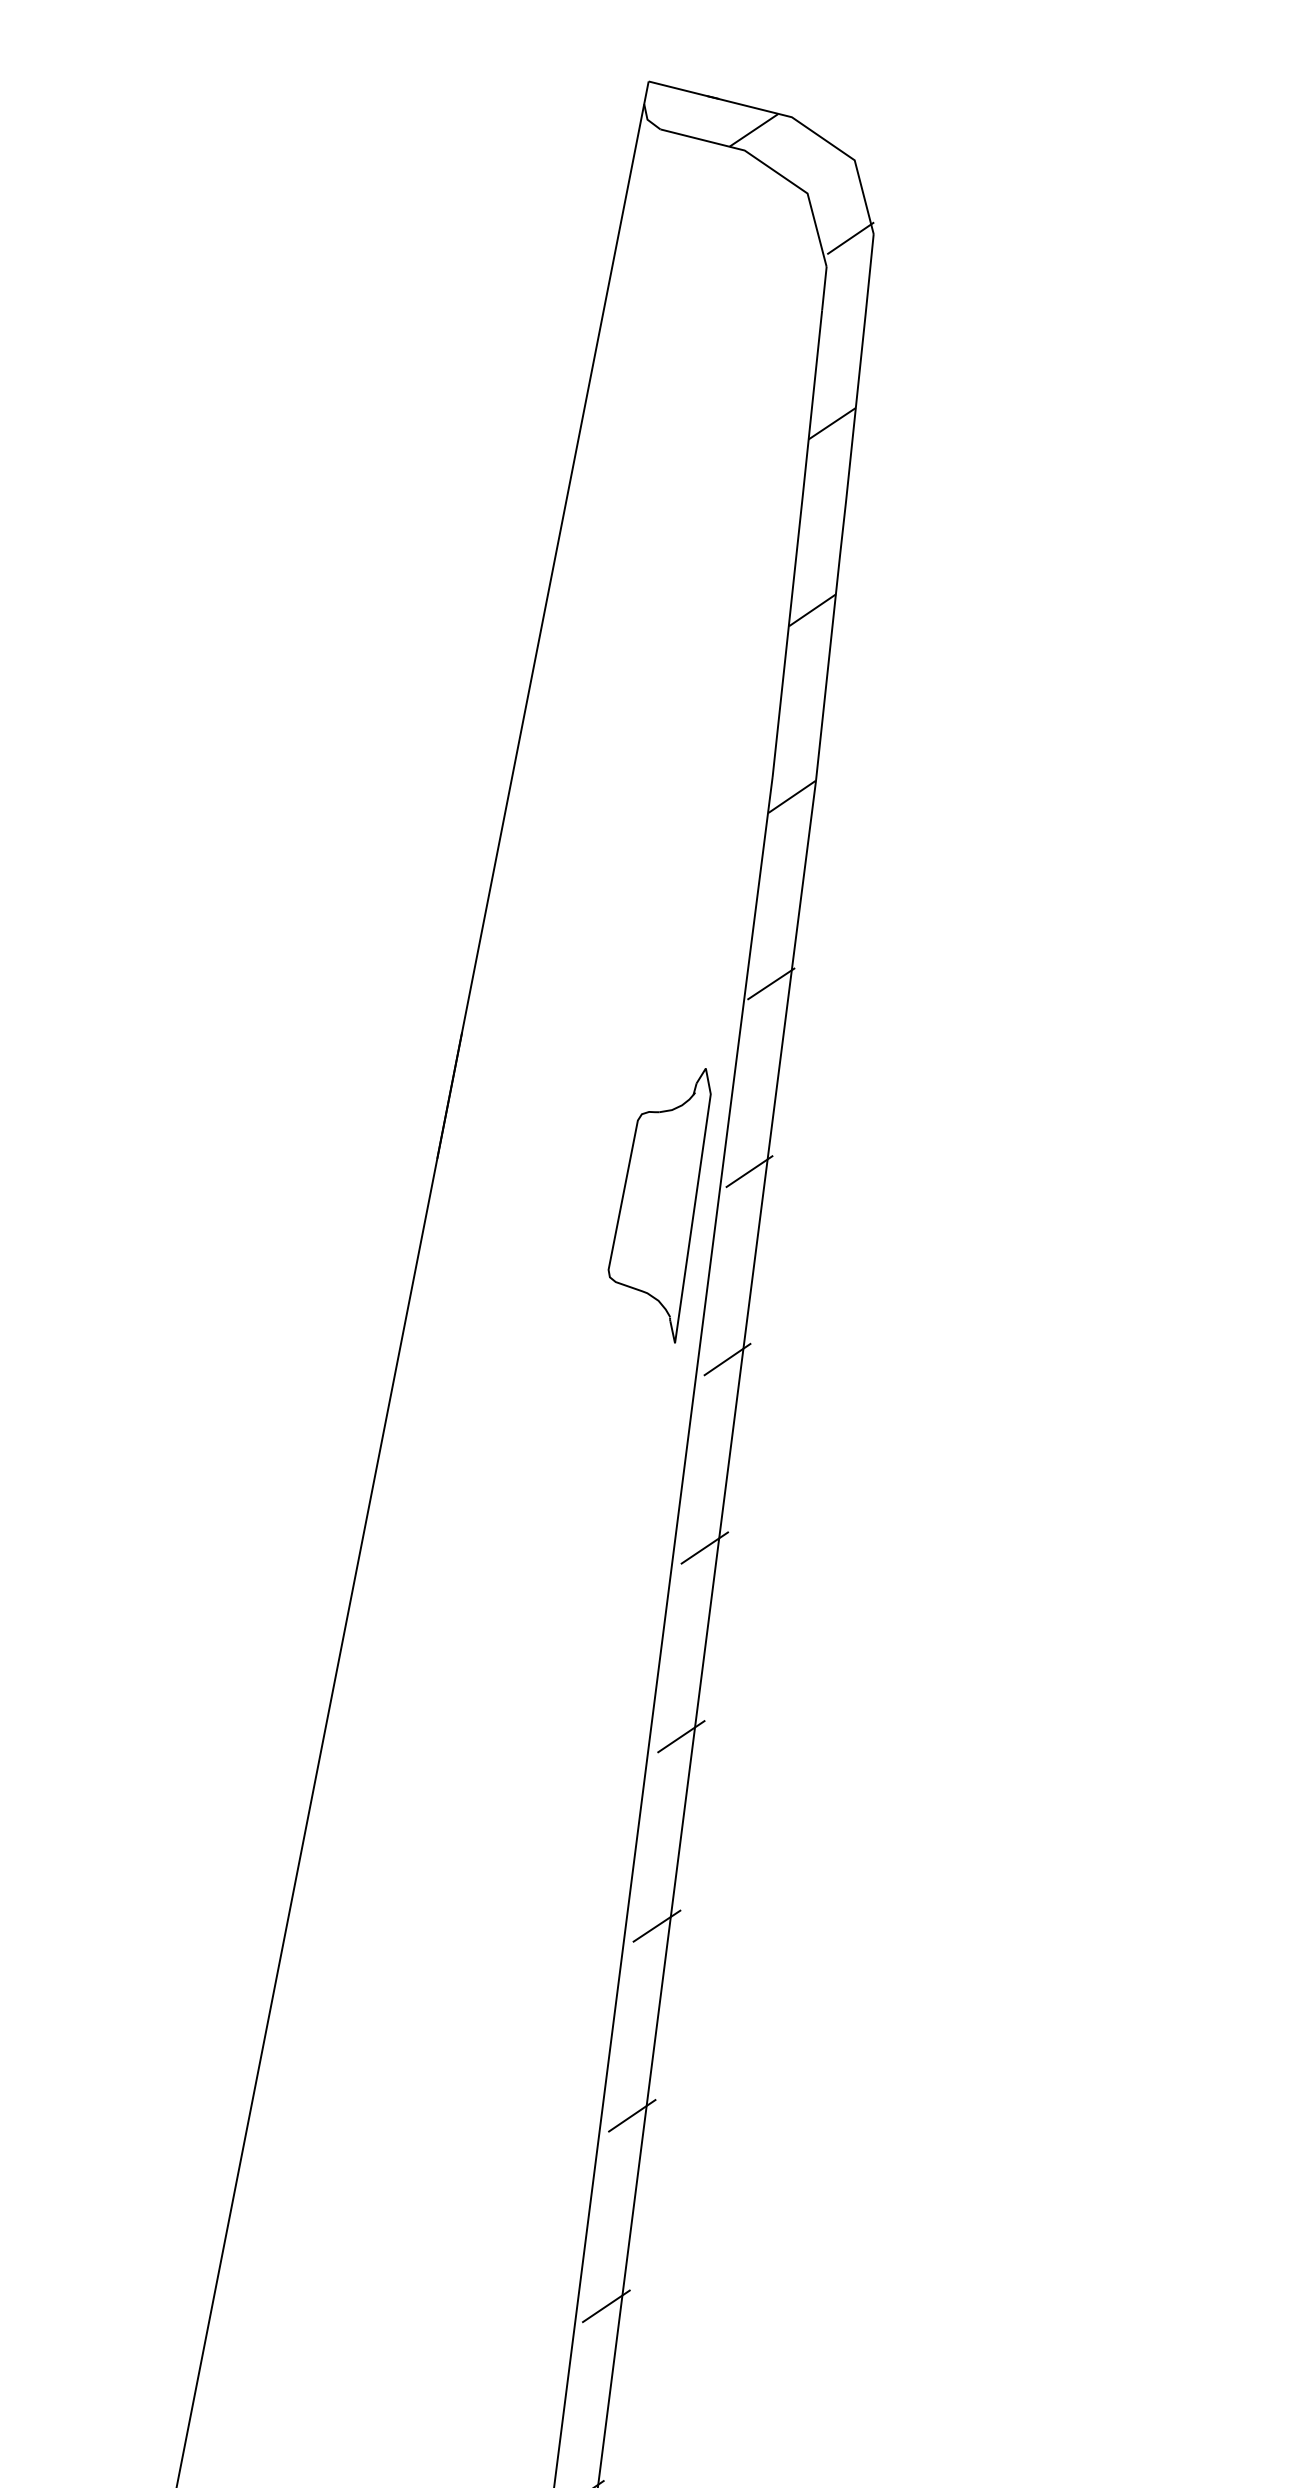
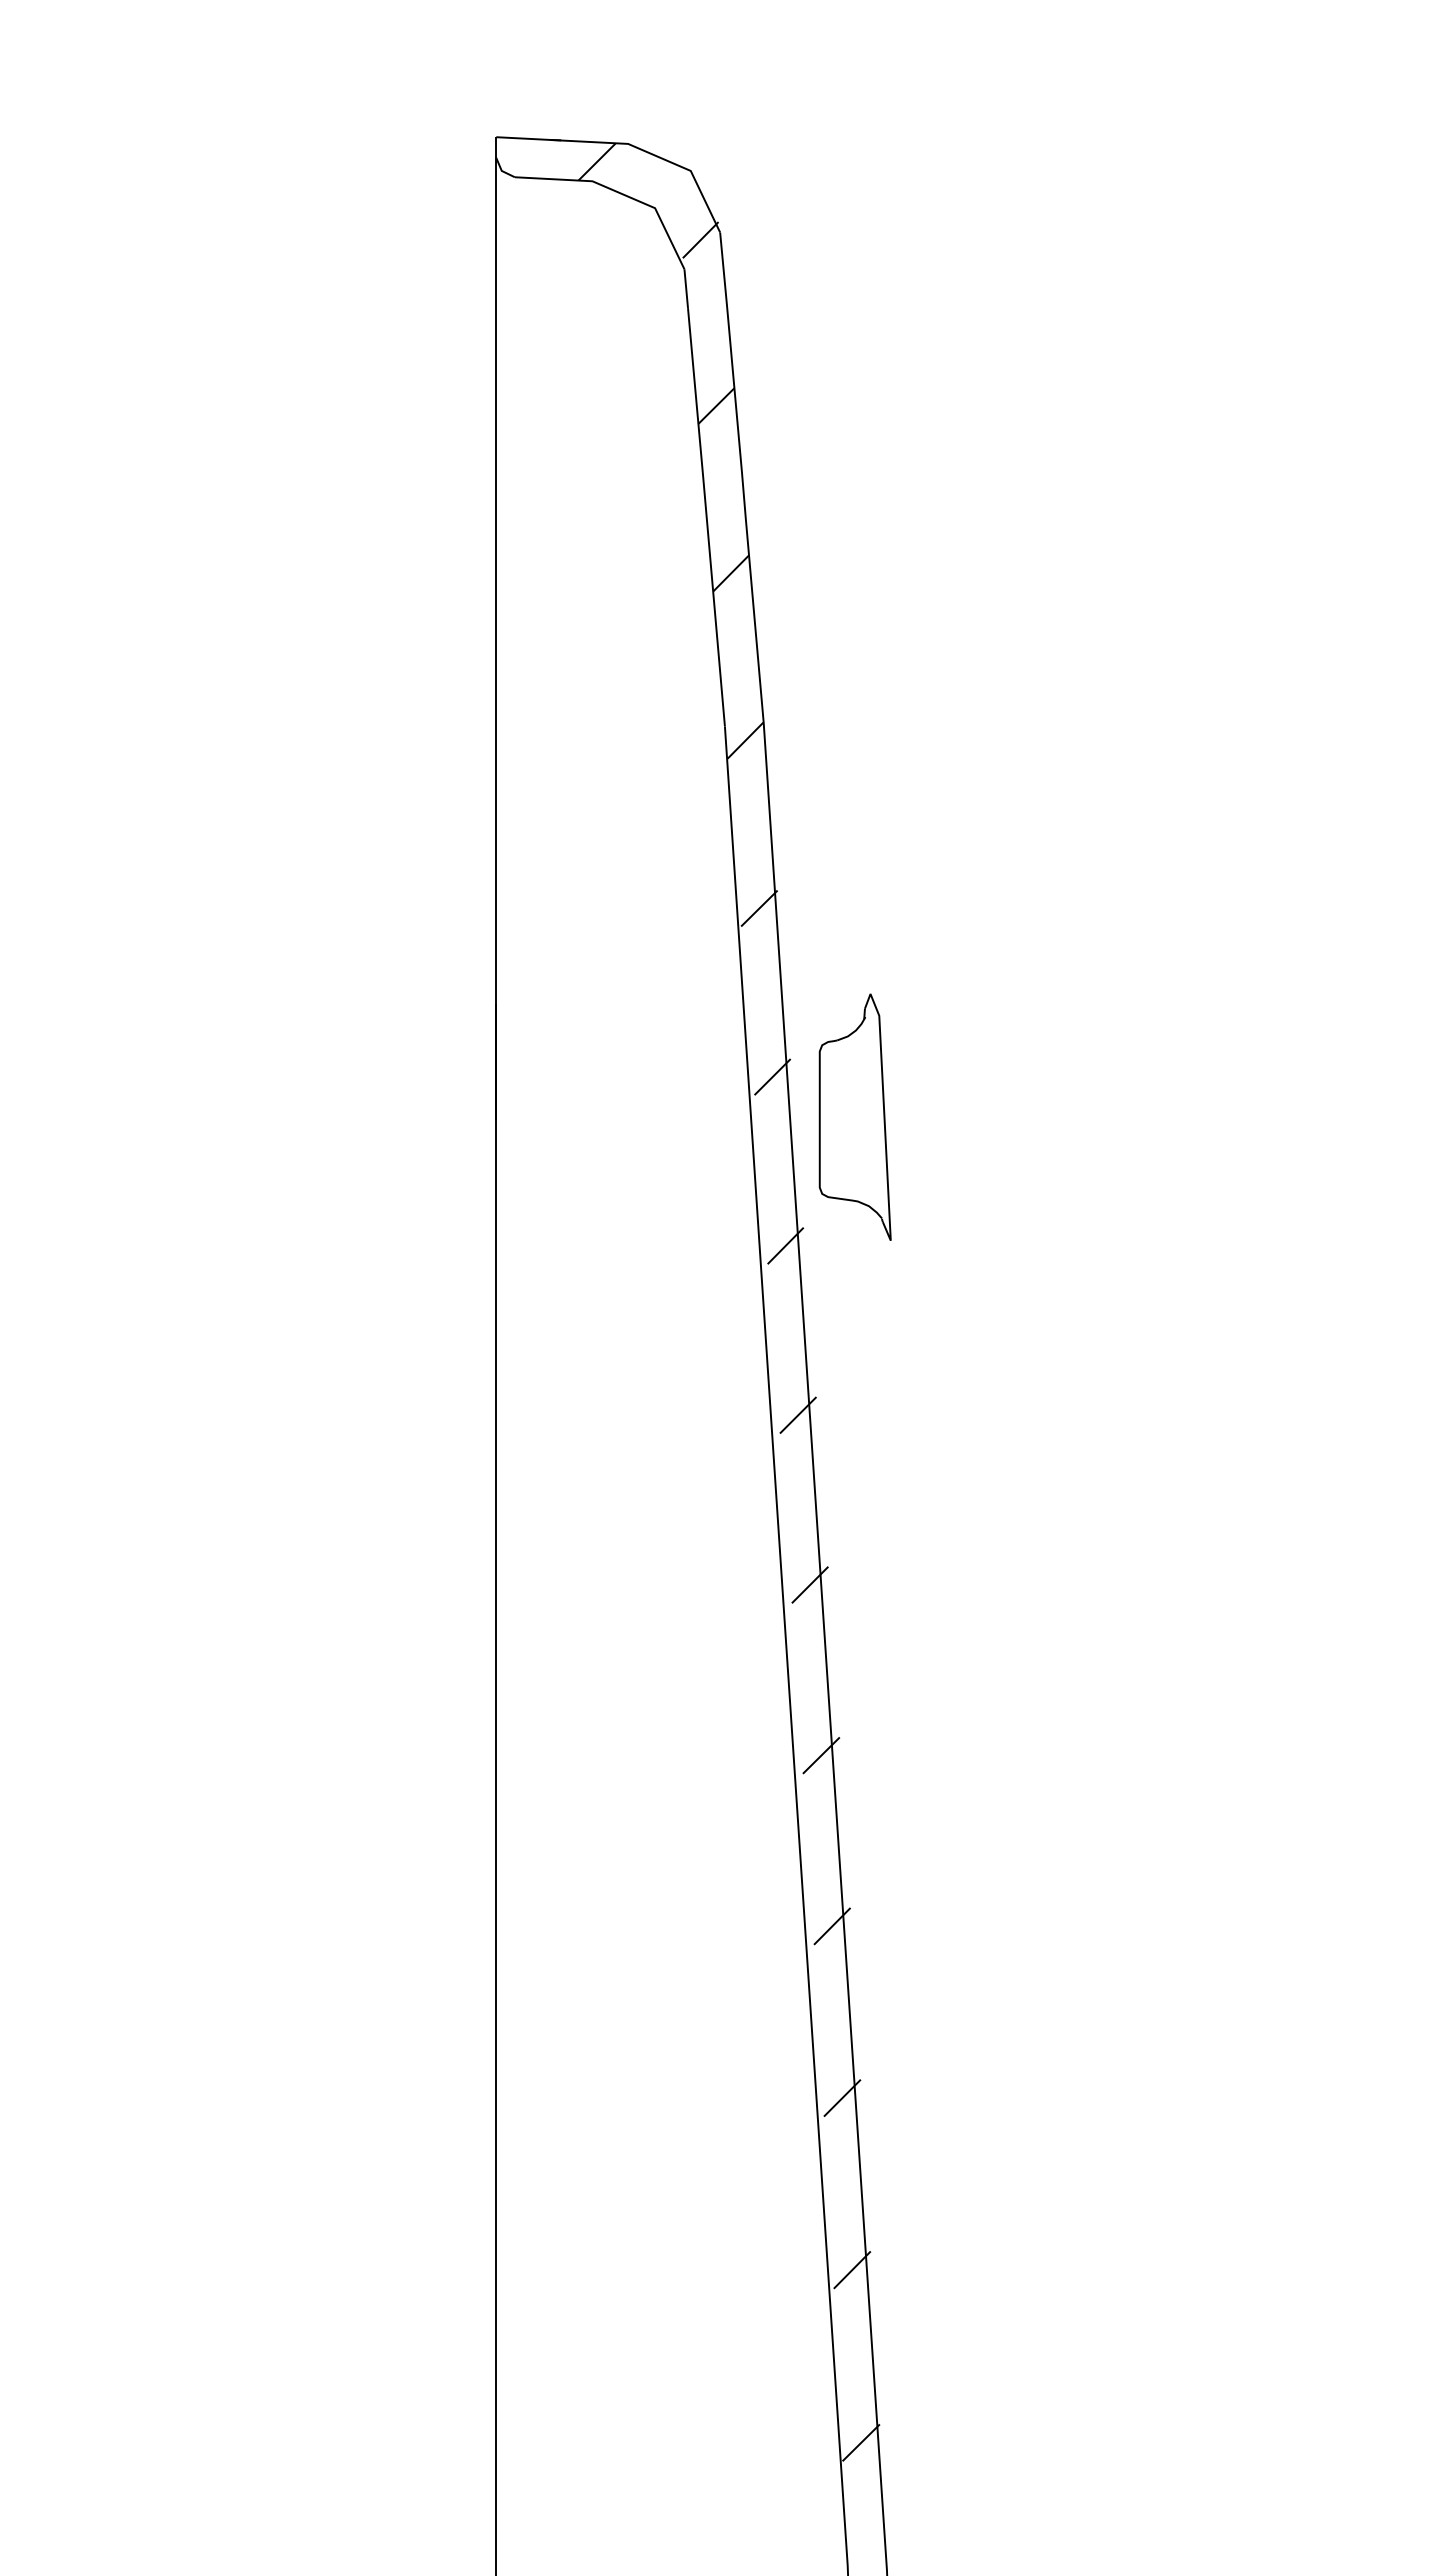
part: (661, 1199) -> (854, 1116), moved

